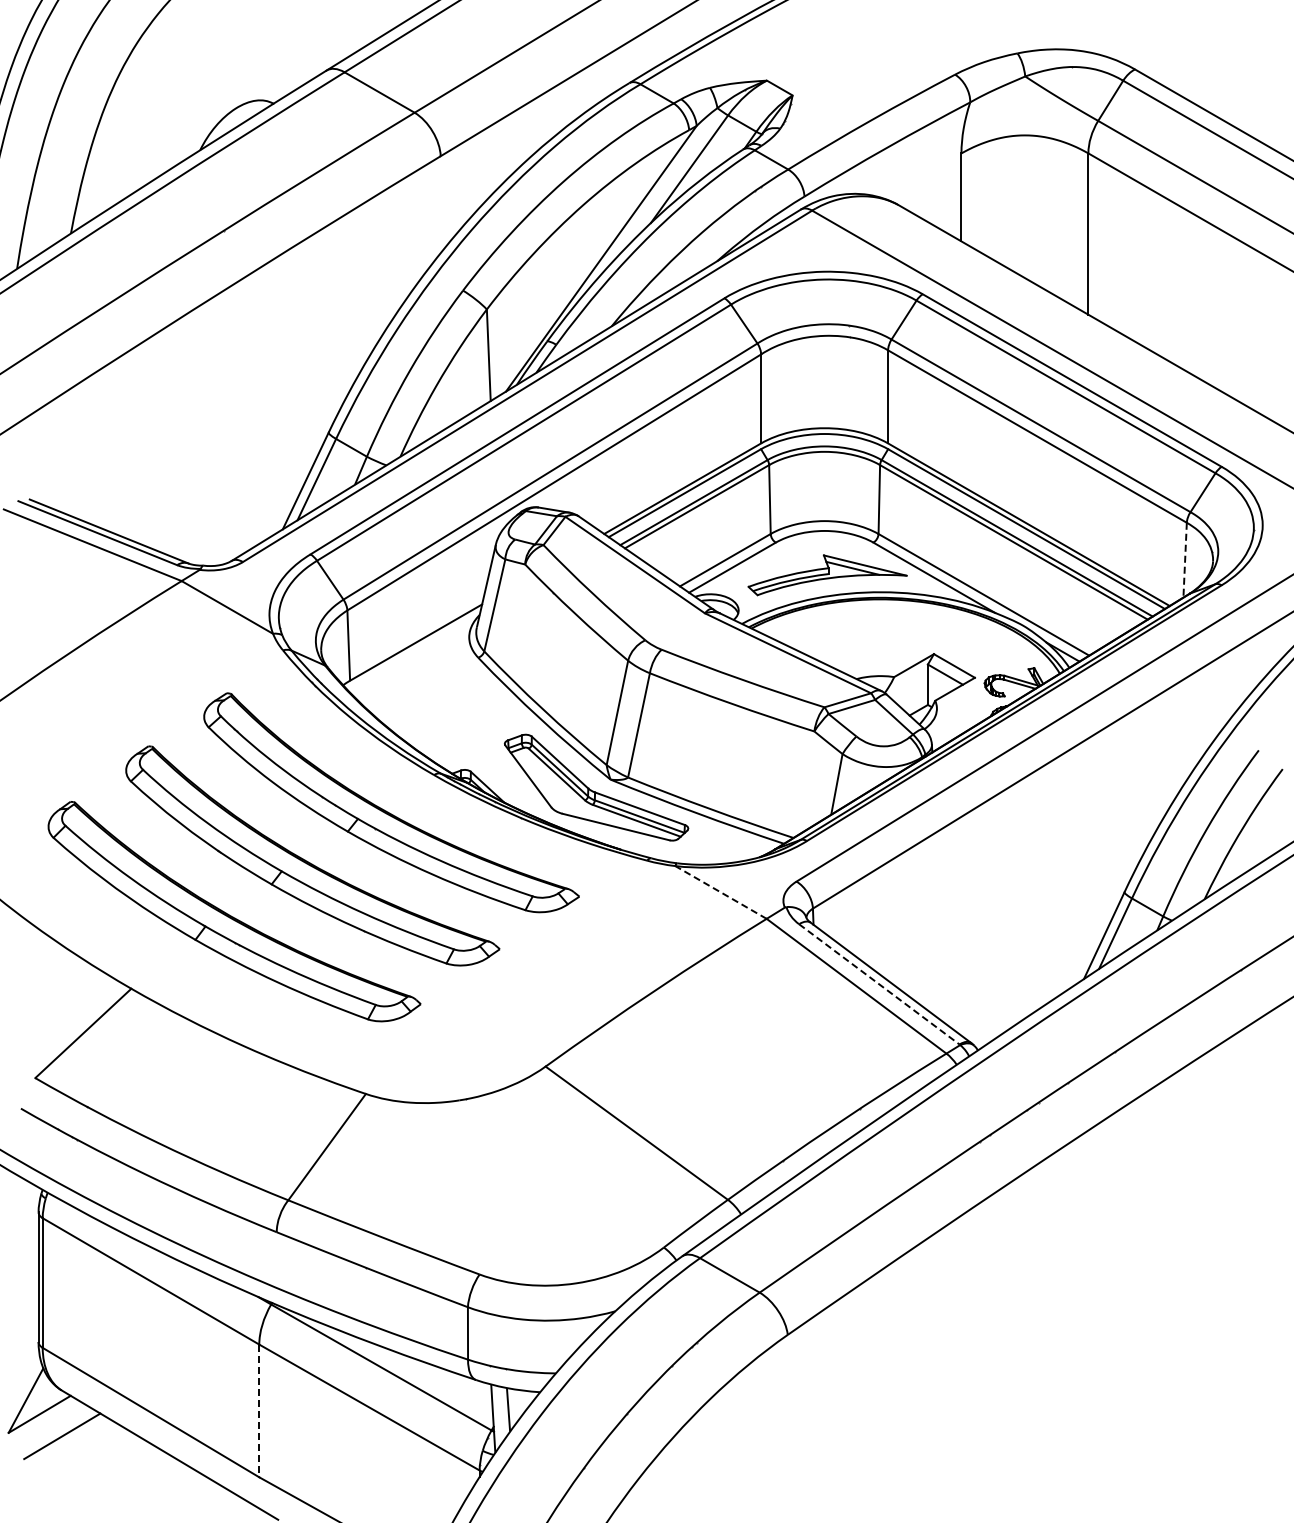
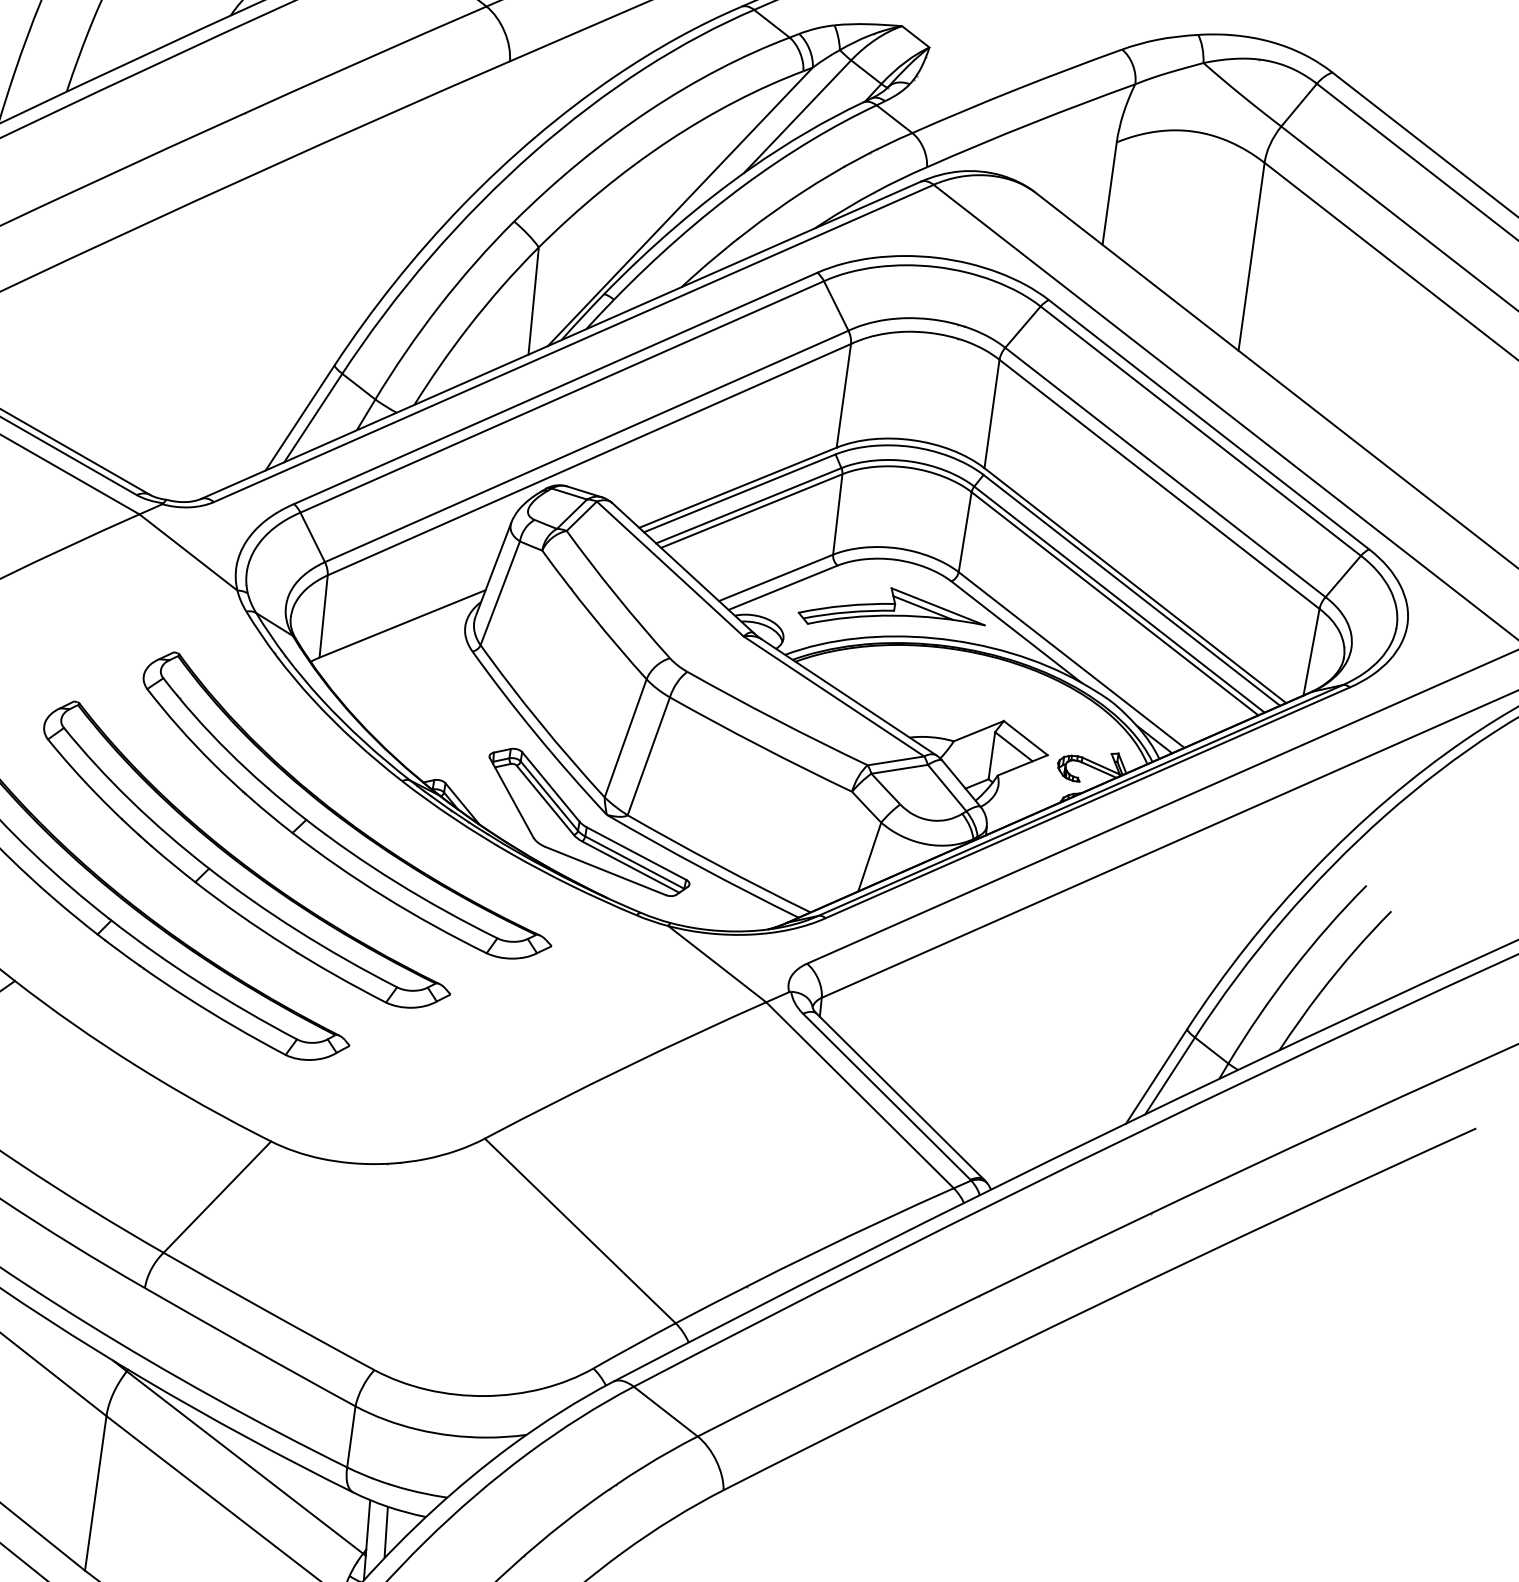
line: (1185, 560) -> (1311, 652), dashed -> solid
line: (720, 892) -> (716, 964), dashed -> solid
line: (879, 984) -> (887, 1096), dashed -> solid
line: (259, 1411) -> (95, 1494), dashed -> solid

